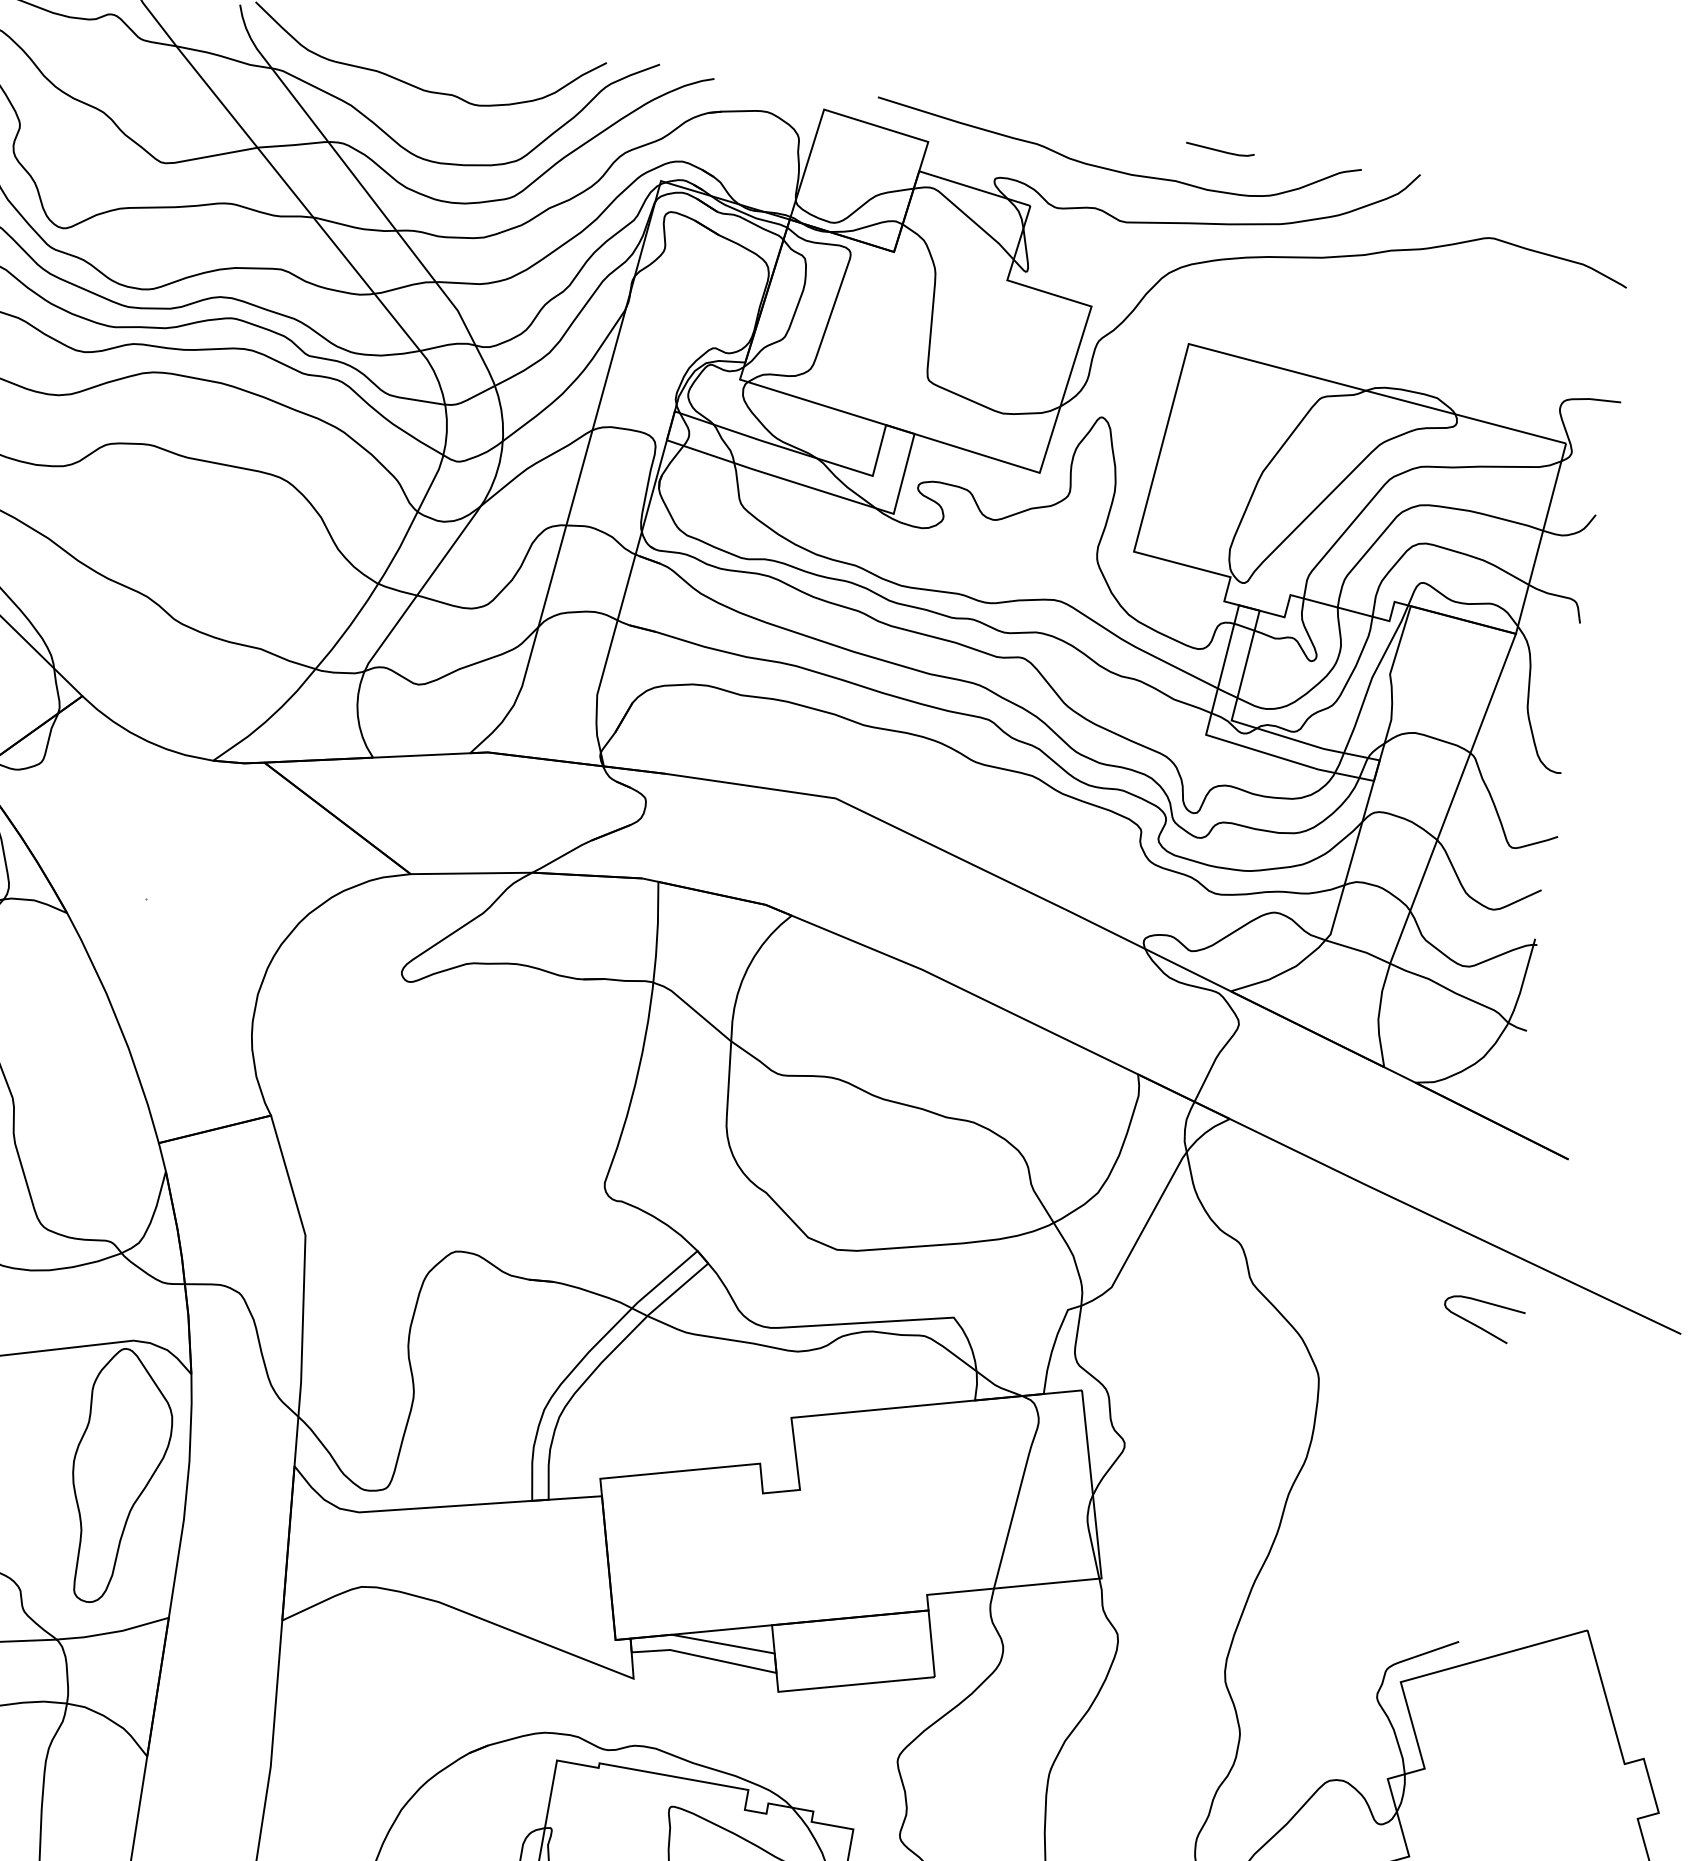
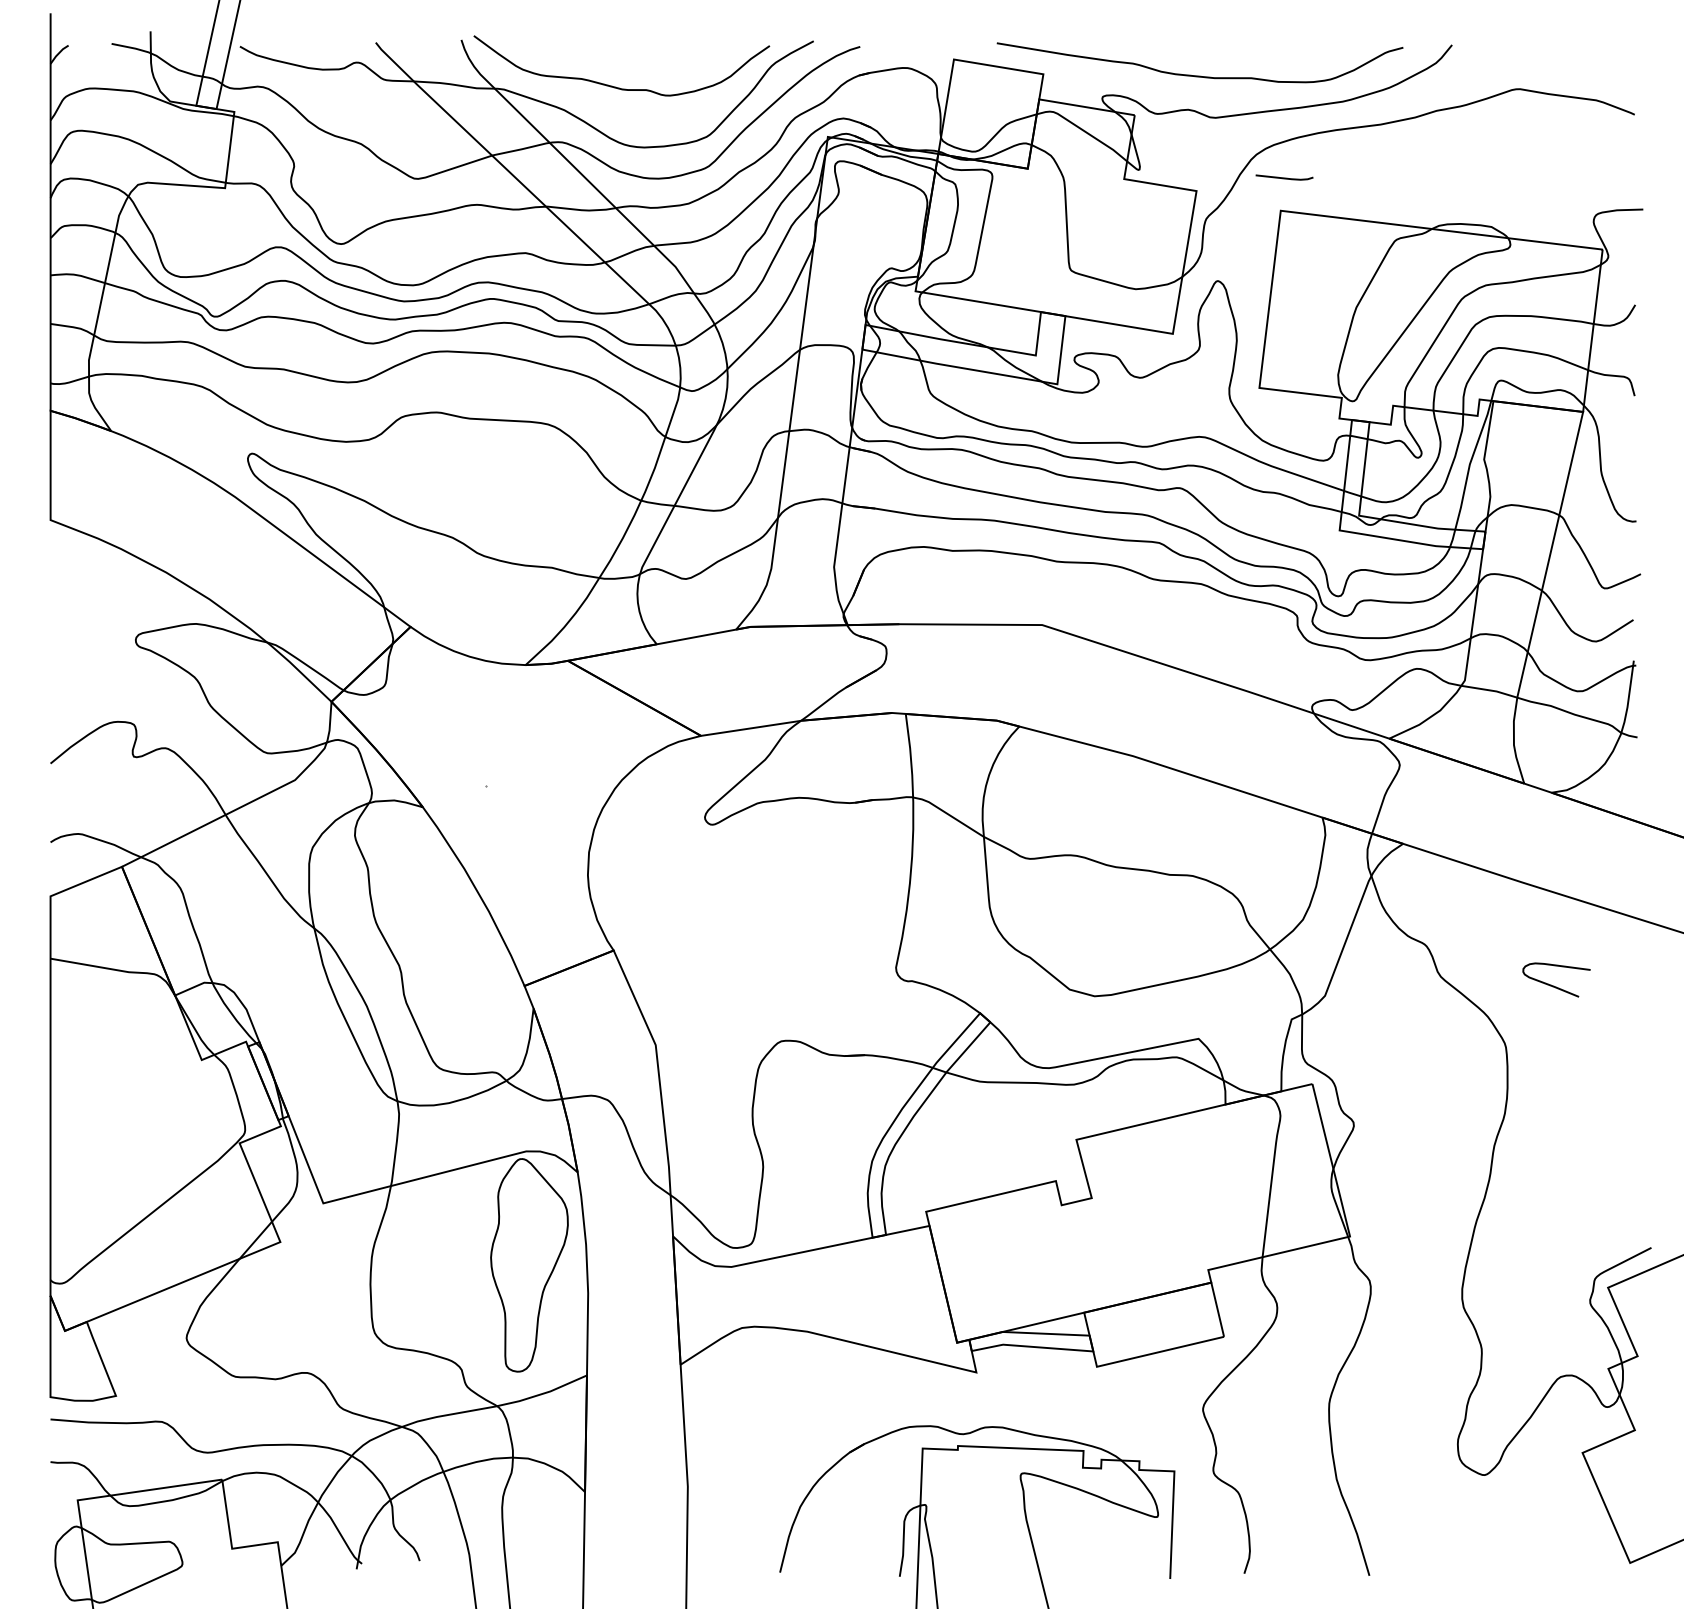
line: (1220, 149) -> (1284, 177), moved
curve: (1478, 1325) -> (1553, 985), moved

